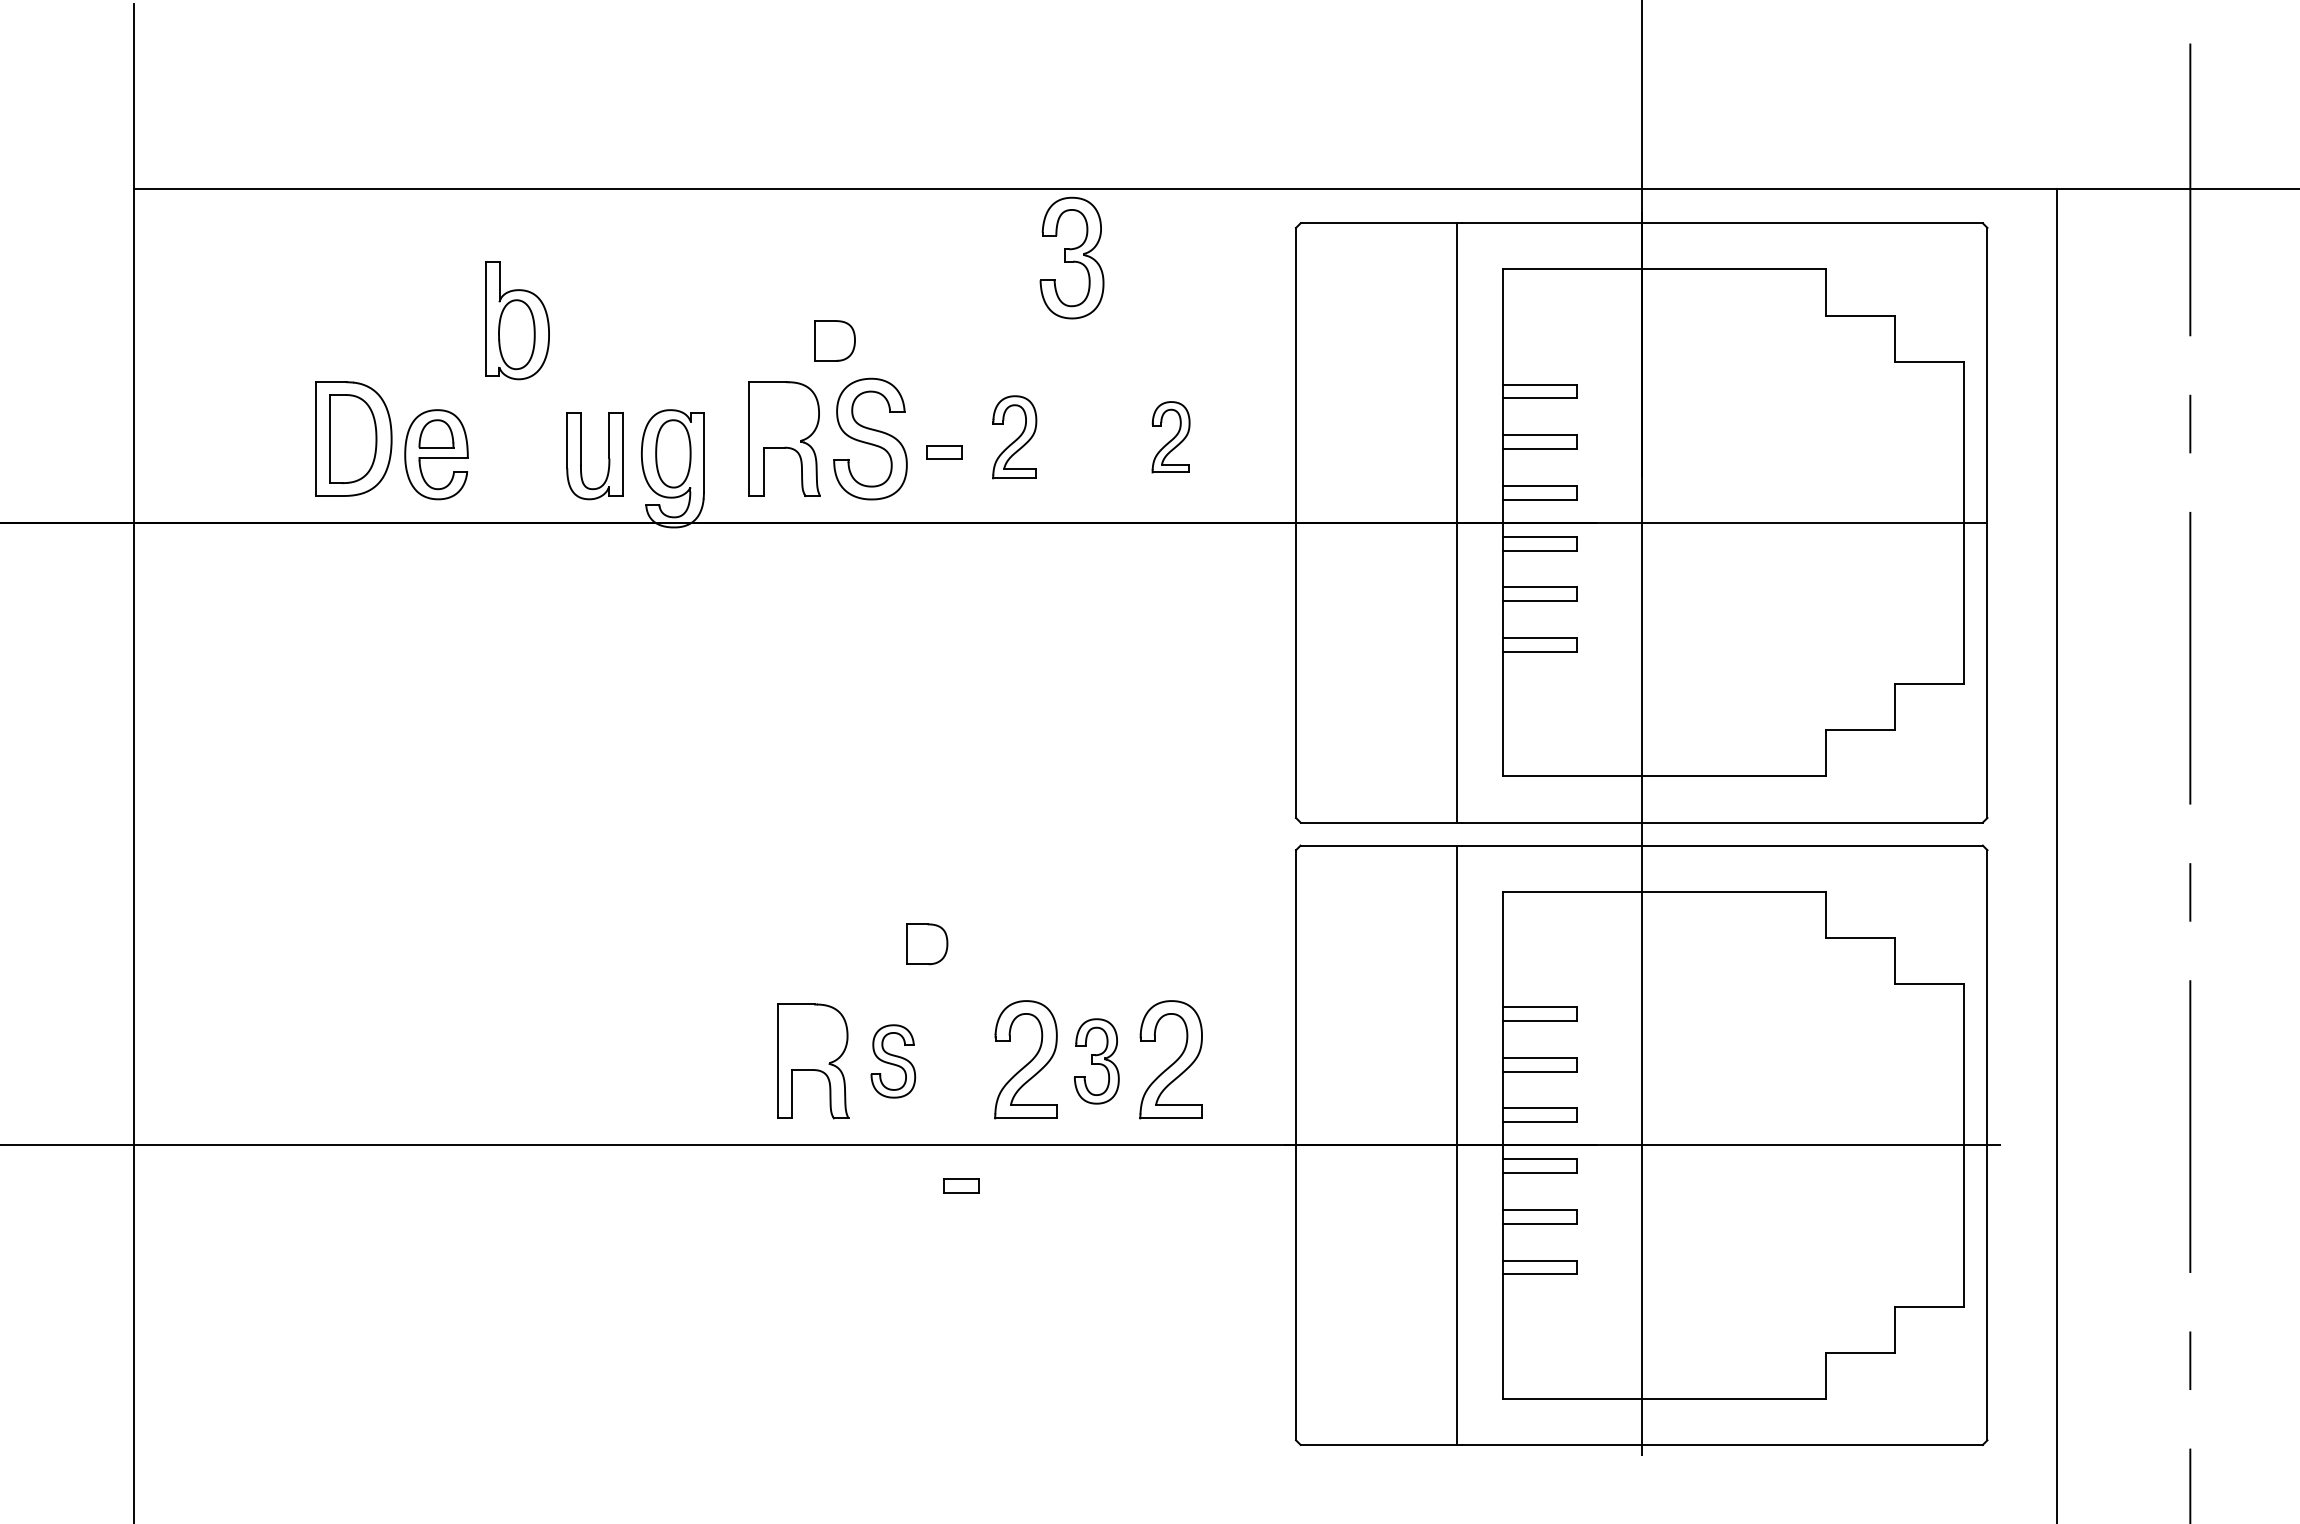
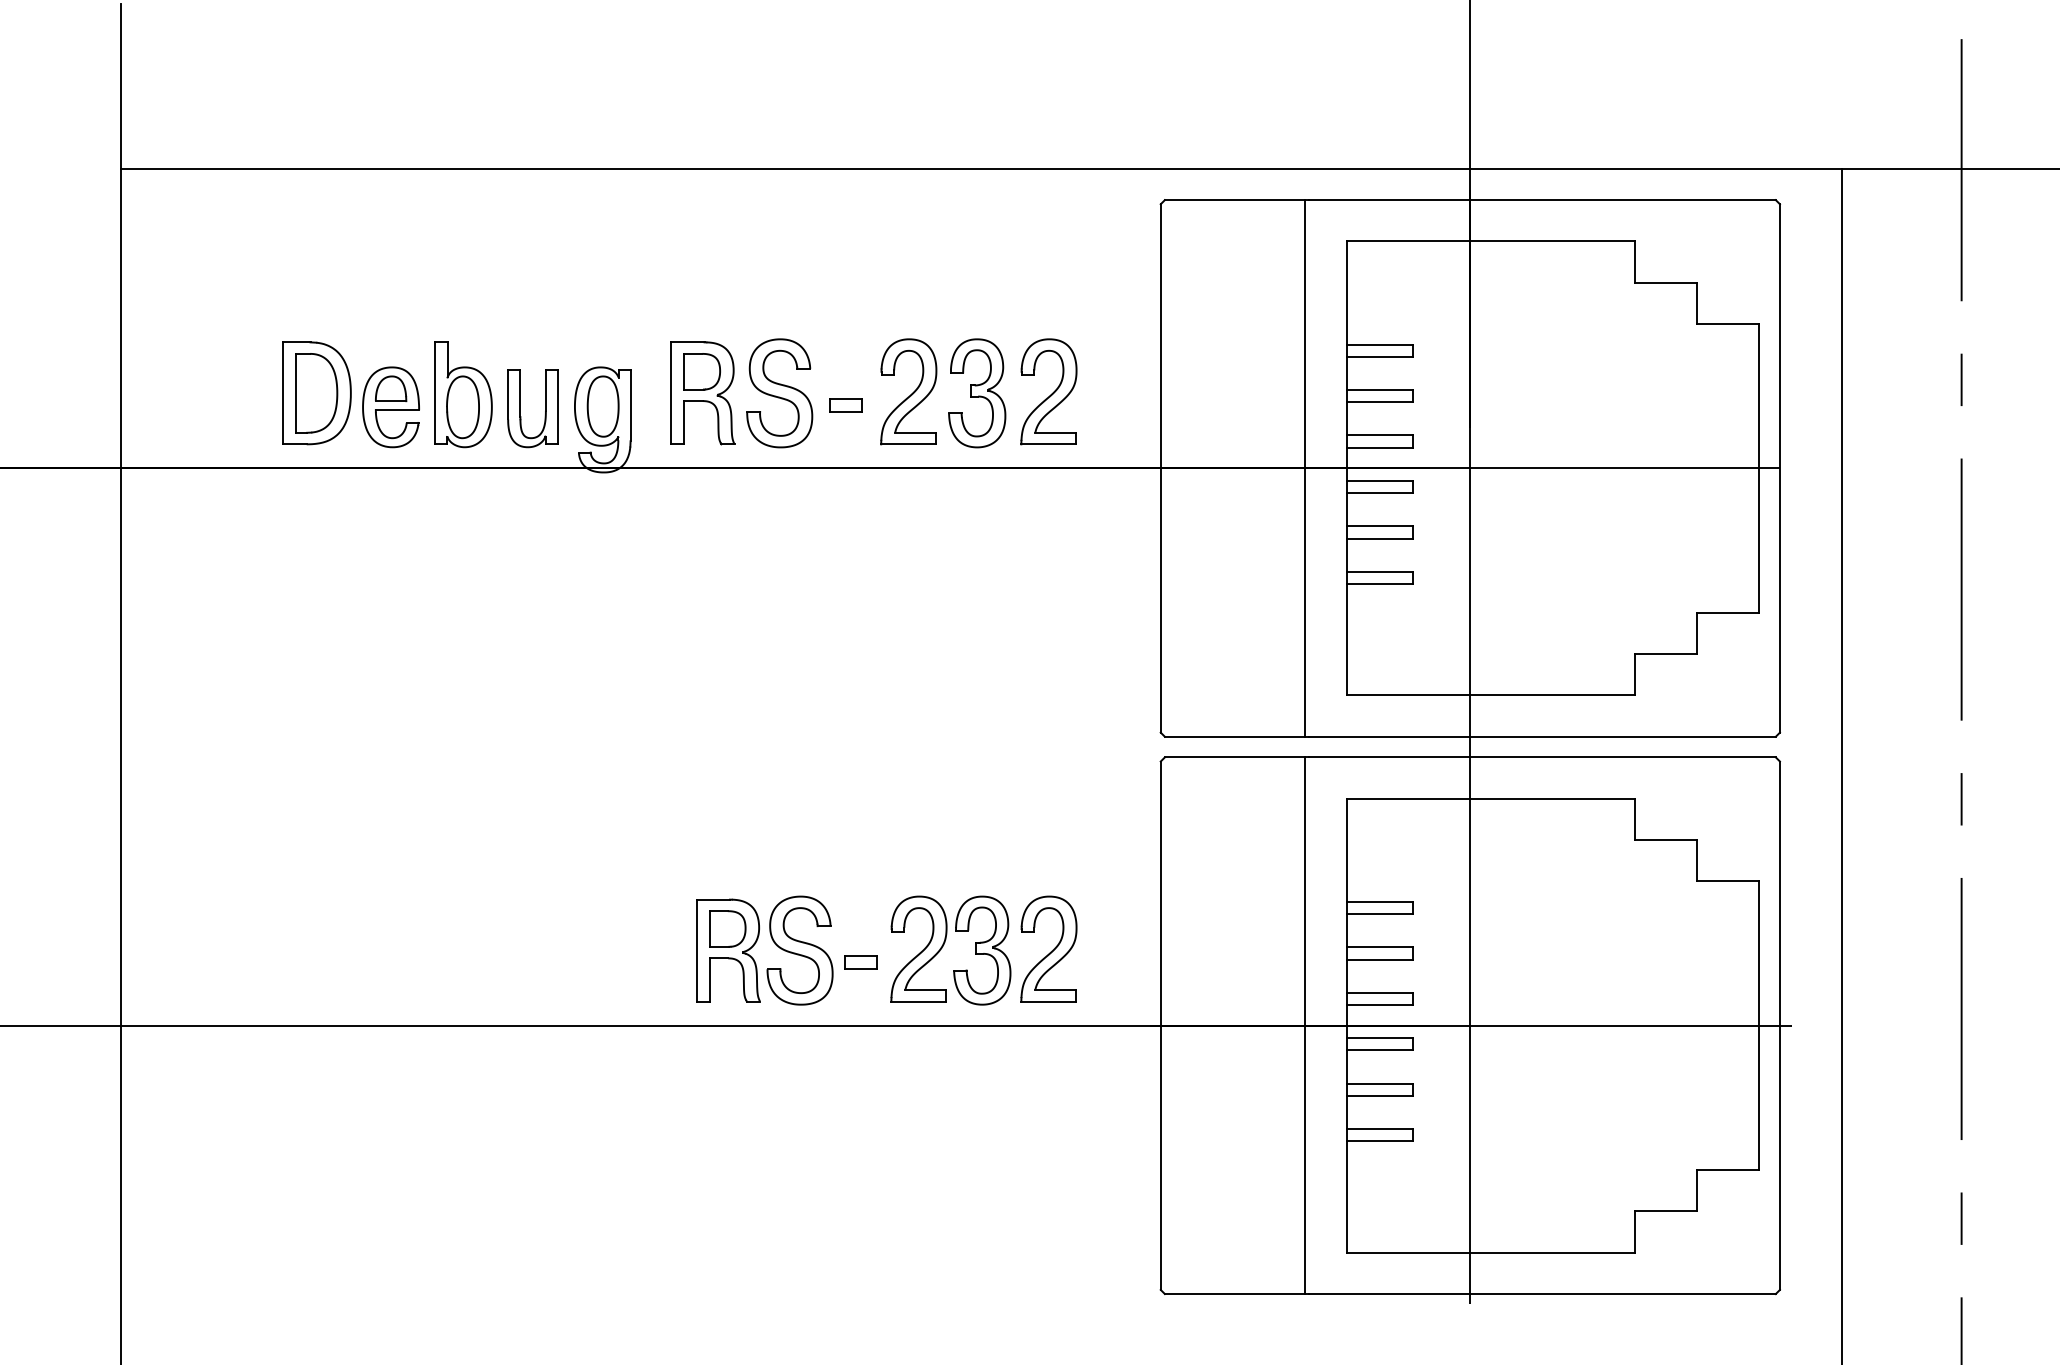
part: (1071, 257) -> (976, 392), moved
part: (517, 320) -> (463, 394), moved
part: (834, 340) -> (701, 371), moved
part: (1014, 436) -> (908, 391), size x1.43
part: (1170, 436) -> (1048, 391), size x1.67
part: (927, 944) -> (727, 929), moved
part: (893, 1061) -> (800, 950), size x1.67
part: (1096, 1061) -> (982, 950), size x1.43
part: (961, 1185) -> (861, 962), moved

